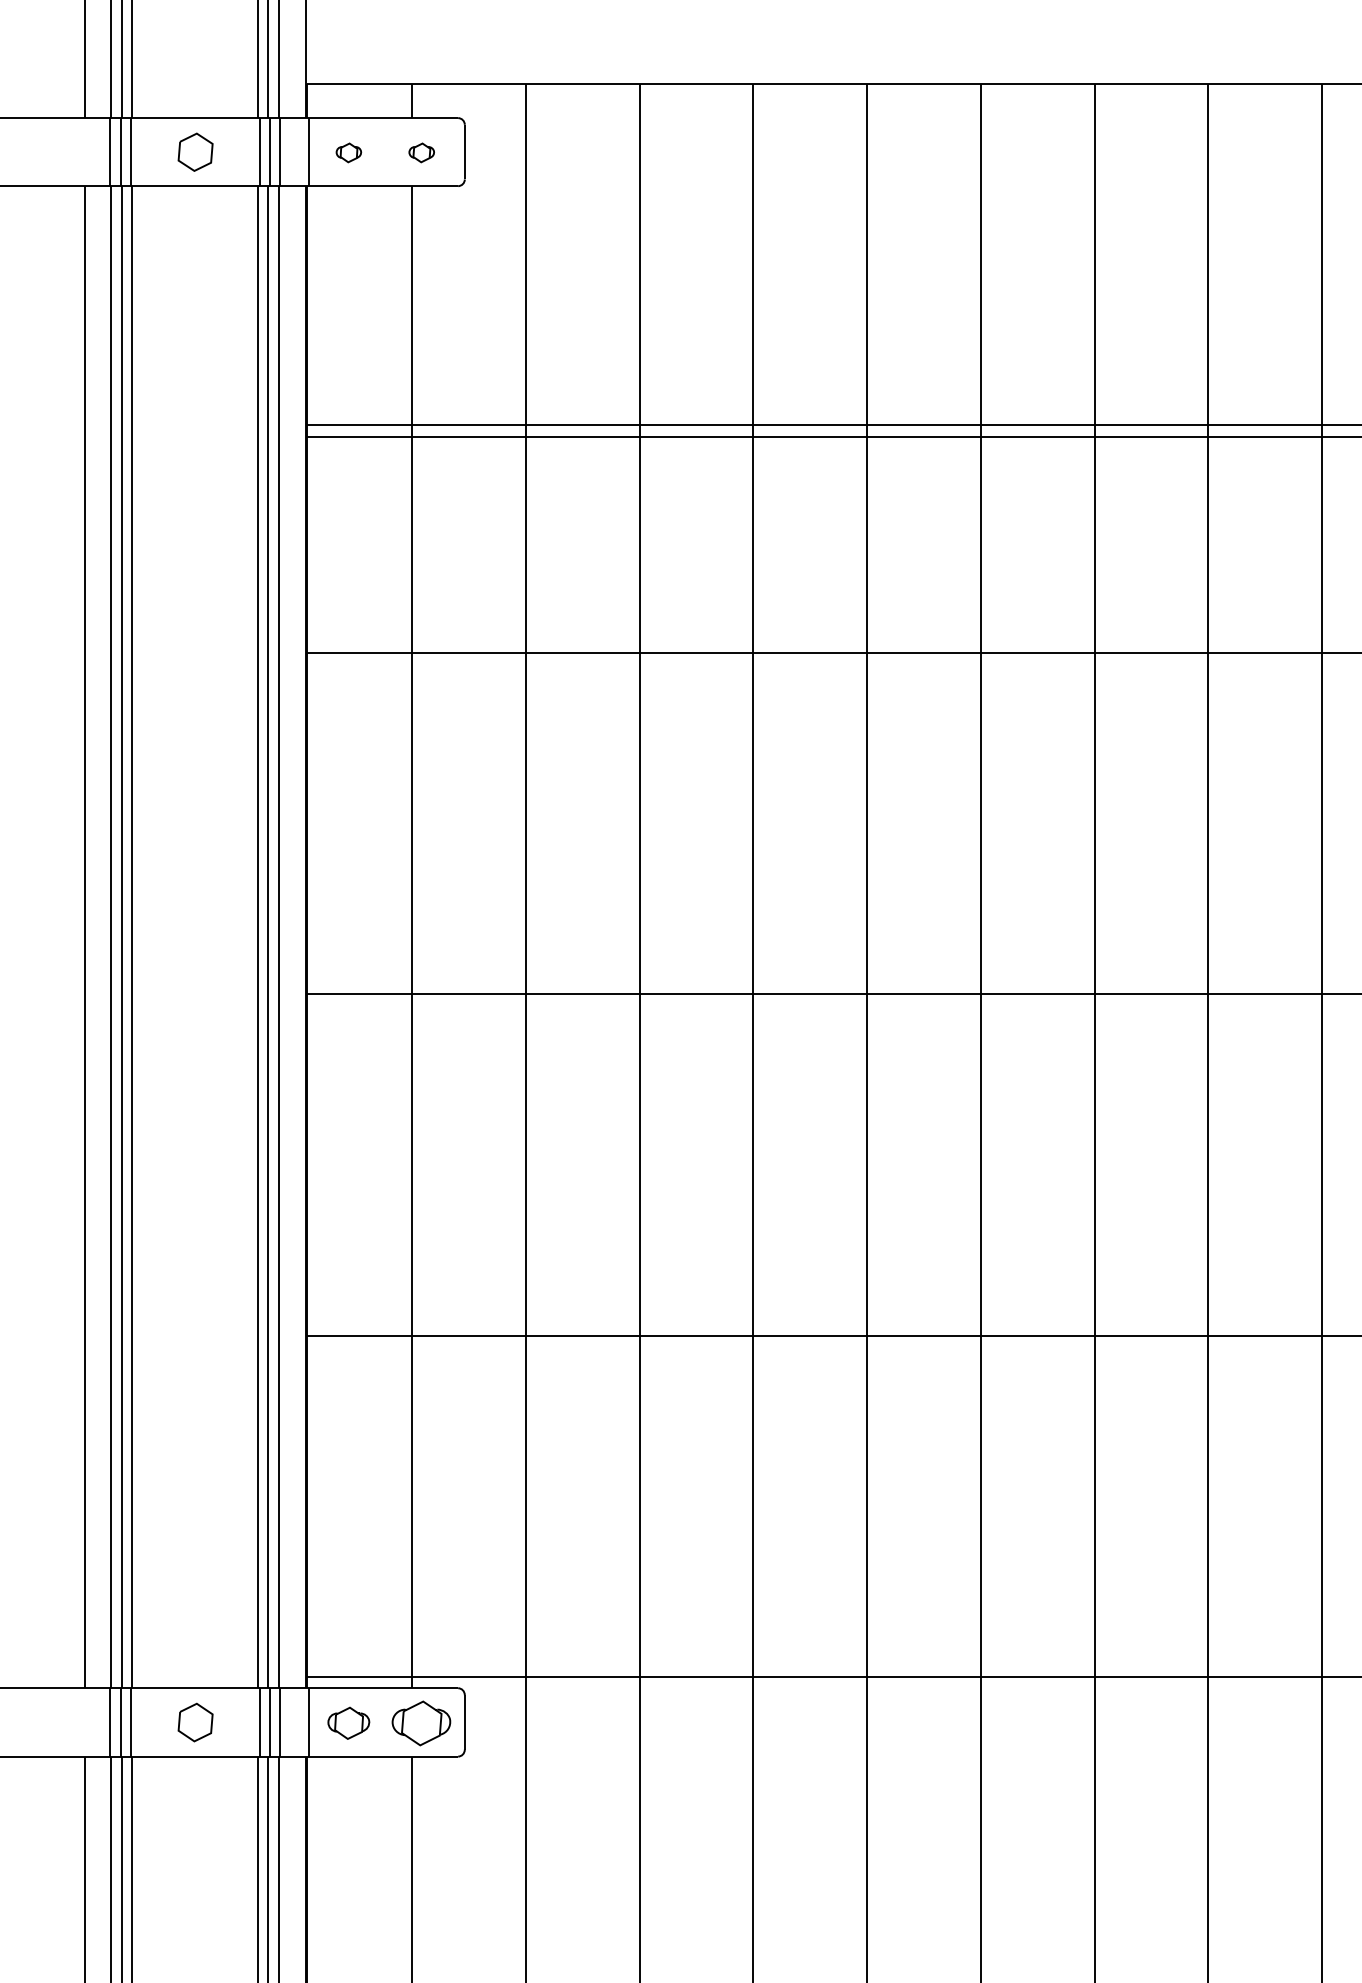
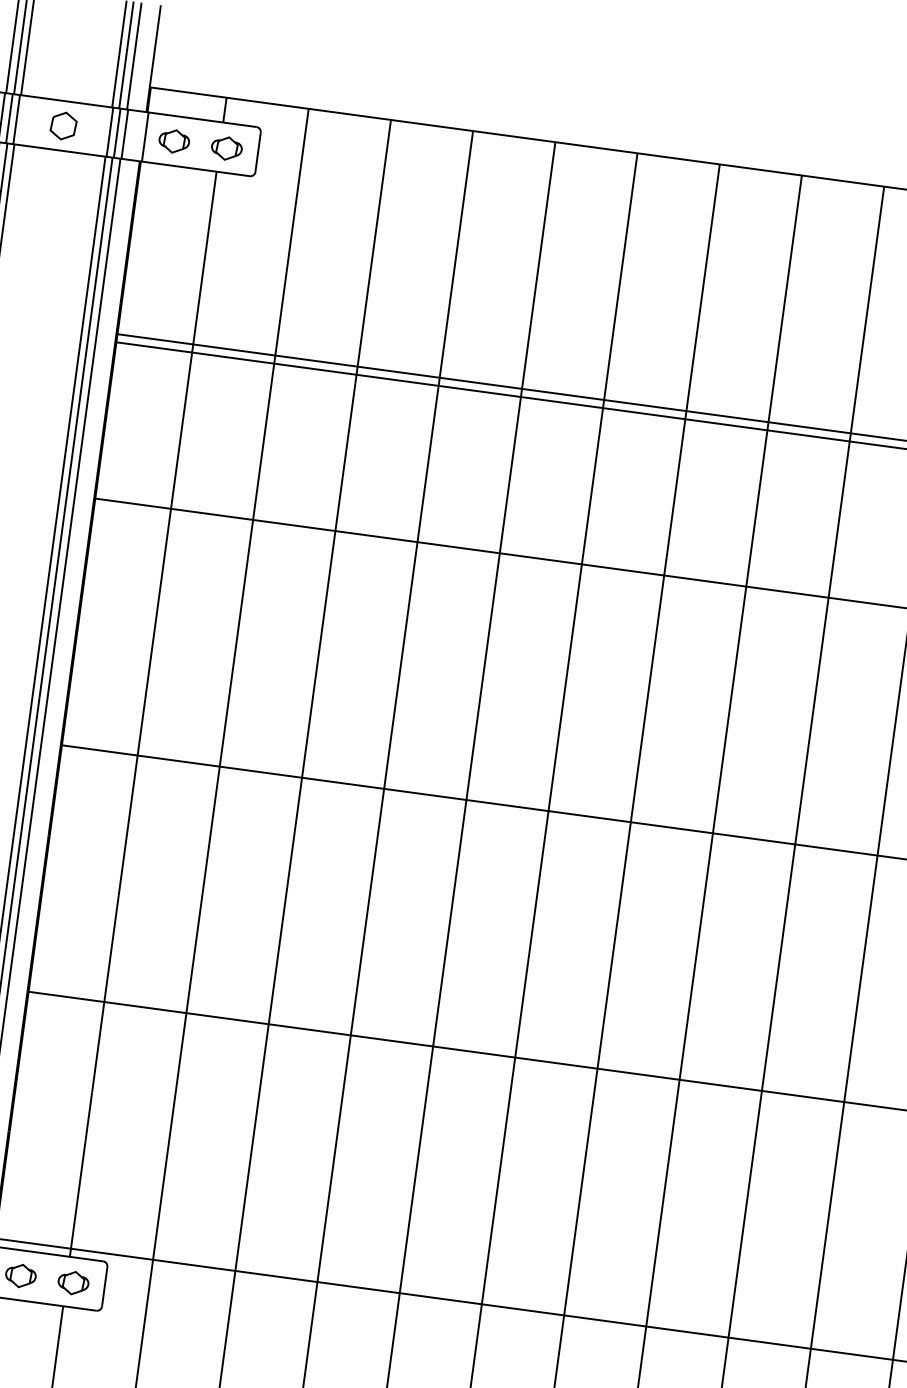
part: (348, 152) -> (174, 141), size x1.67
part: (421, 152) -> (226, 148), size x1.67
part: (421, 1722) -> (73, 1282), size x0.71

